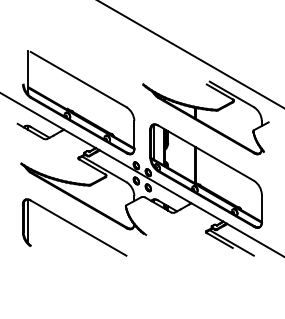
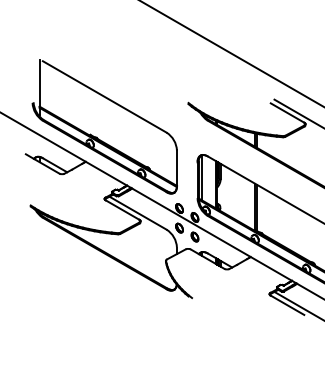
part: (74, 227) -> (99, 288), removed

